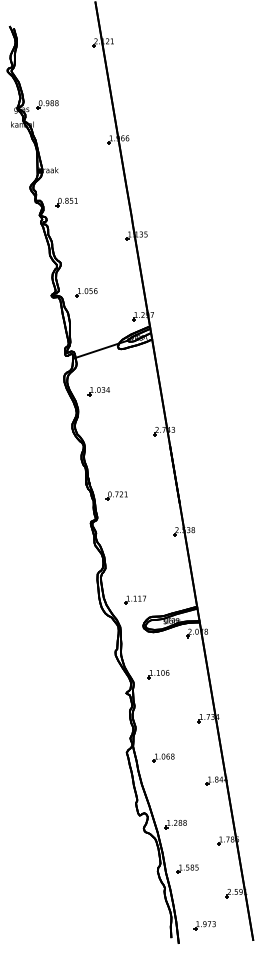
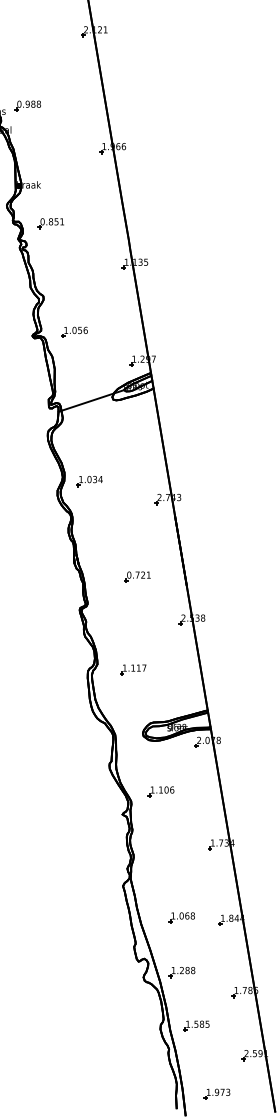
part: (98, 391) -> (89, 481), moved
part: (116, 495) -> (137, 576), moved
part: (134, 599) -> (132, 669), moved
part: (163, 757) -> (181, 917), moved

